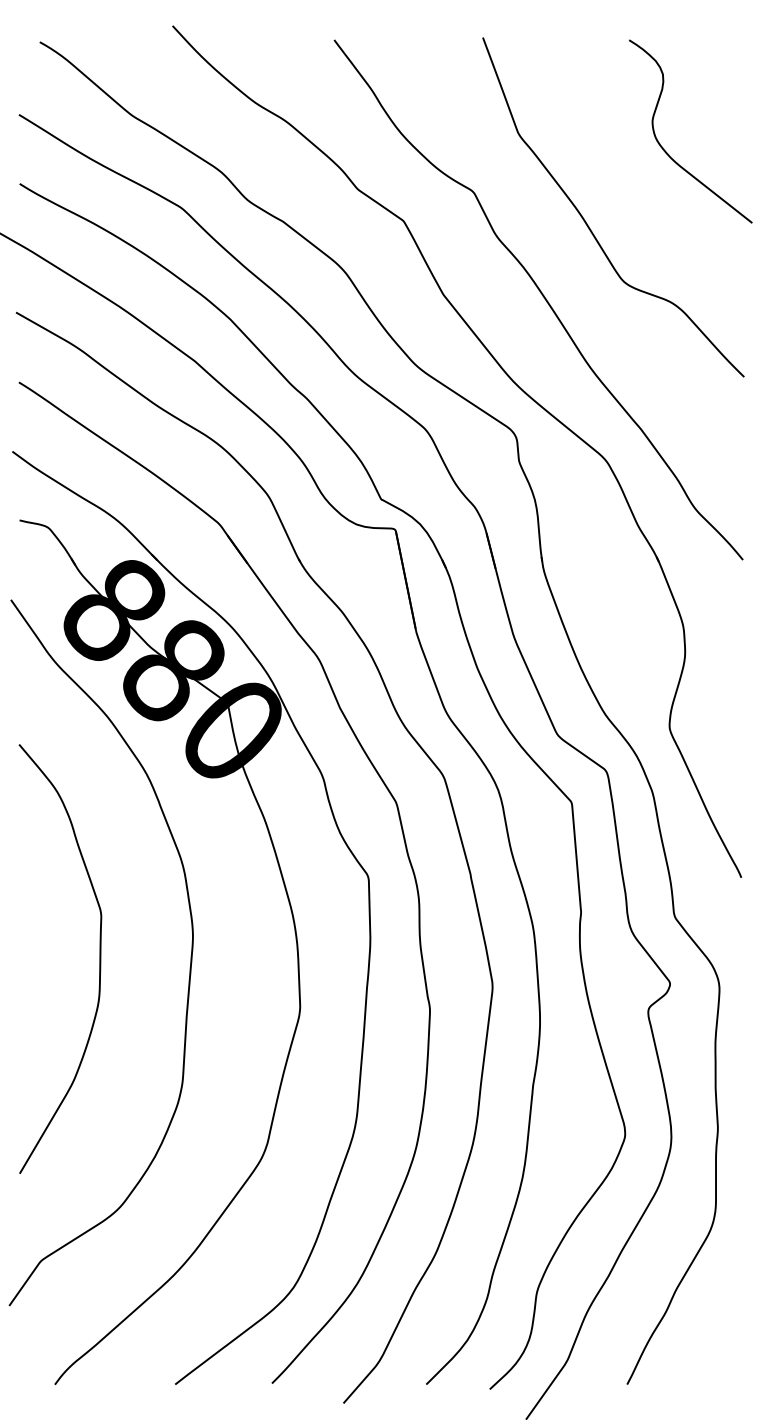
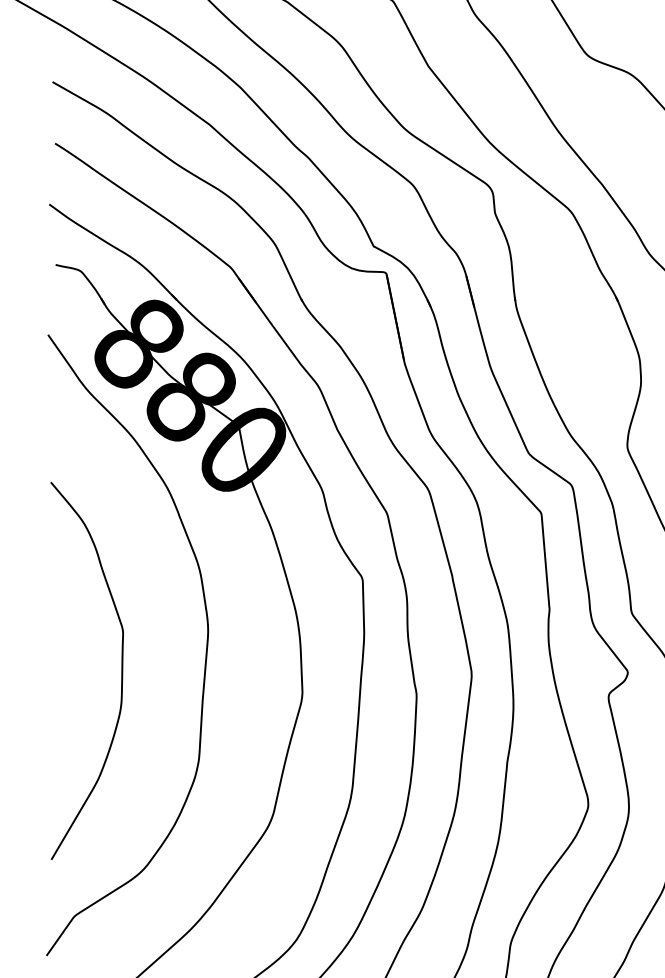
curve: (99, 958) -> (121, 670), moved

